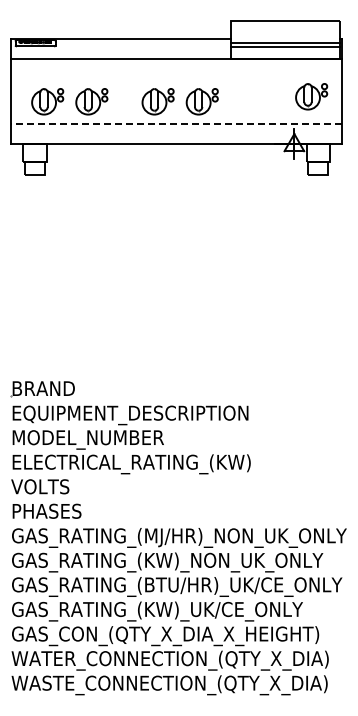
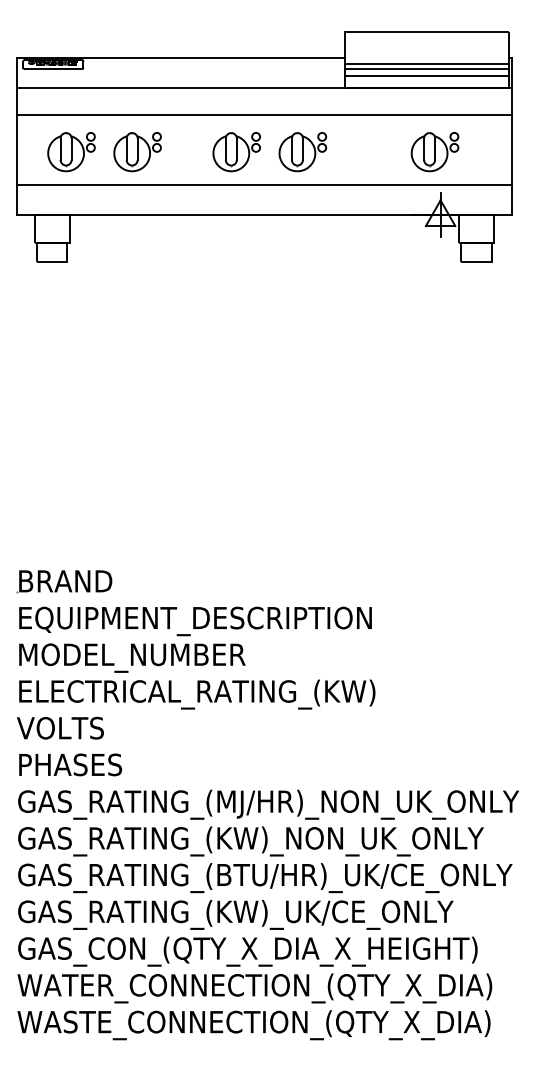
line: (285, 50) -> (427, 75), added
line: (176, 77) -> (264, 115), added
part: (311, 96) -> (434, 151), moved
line: (176, 123) -> (264, 184), dashed -> solid

